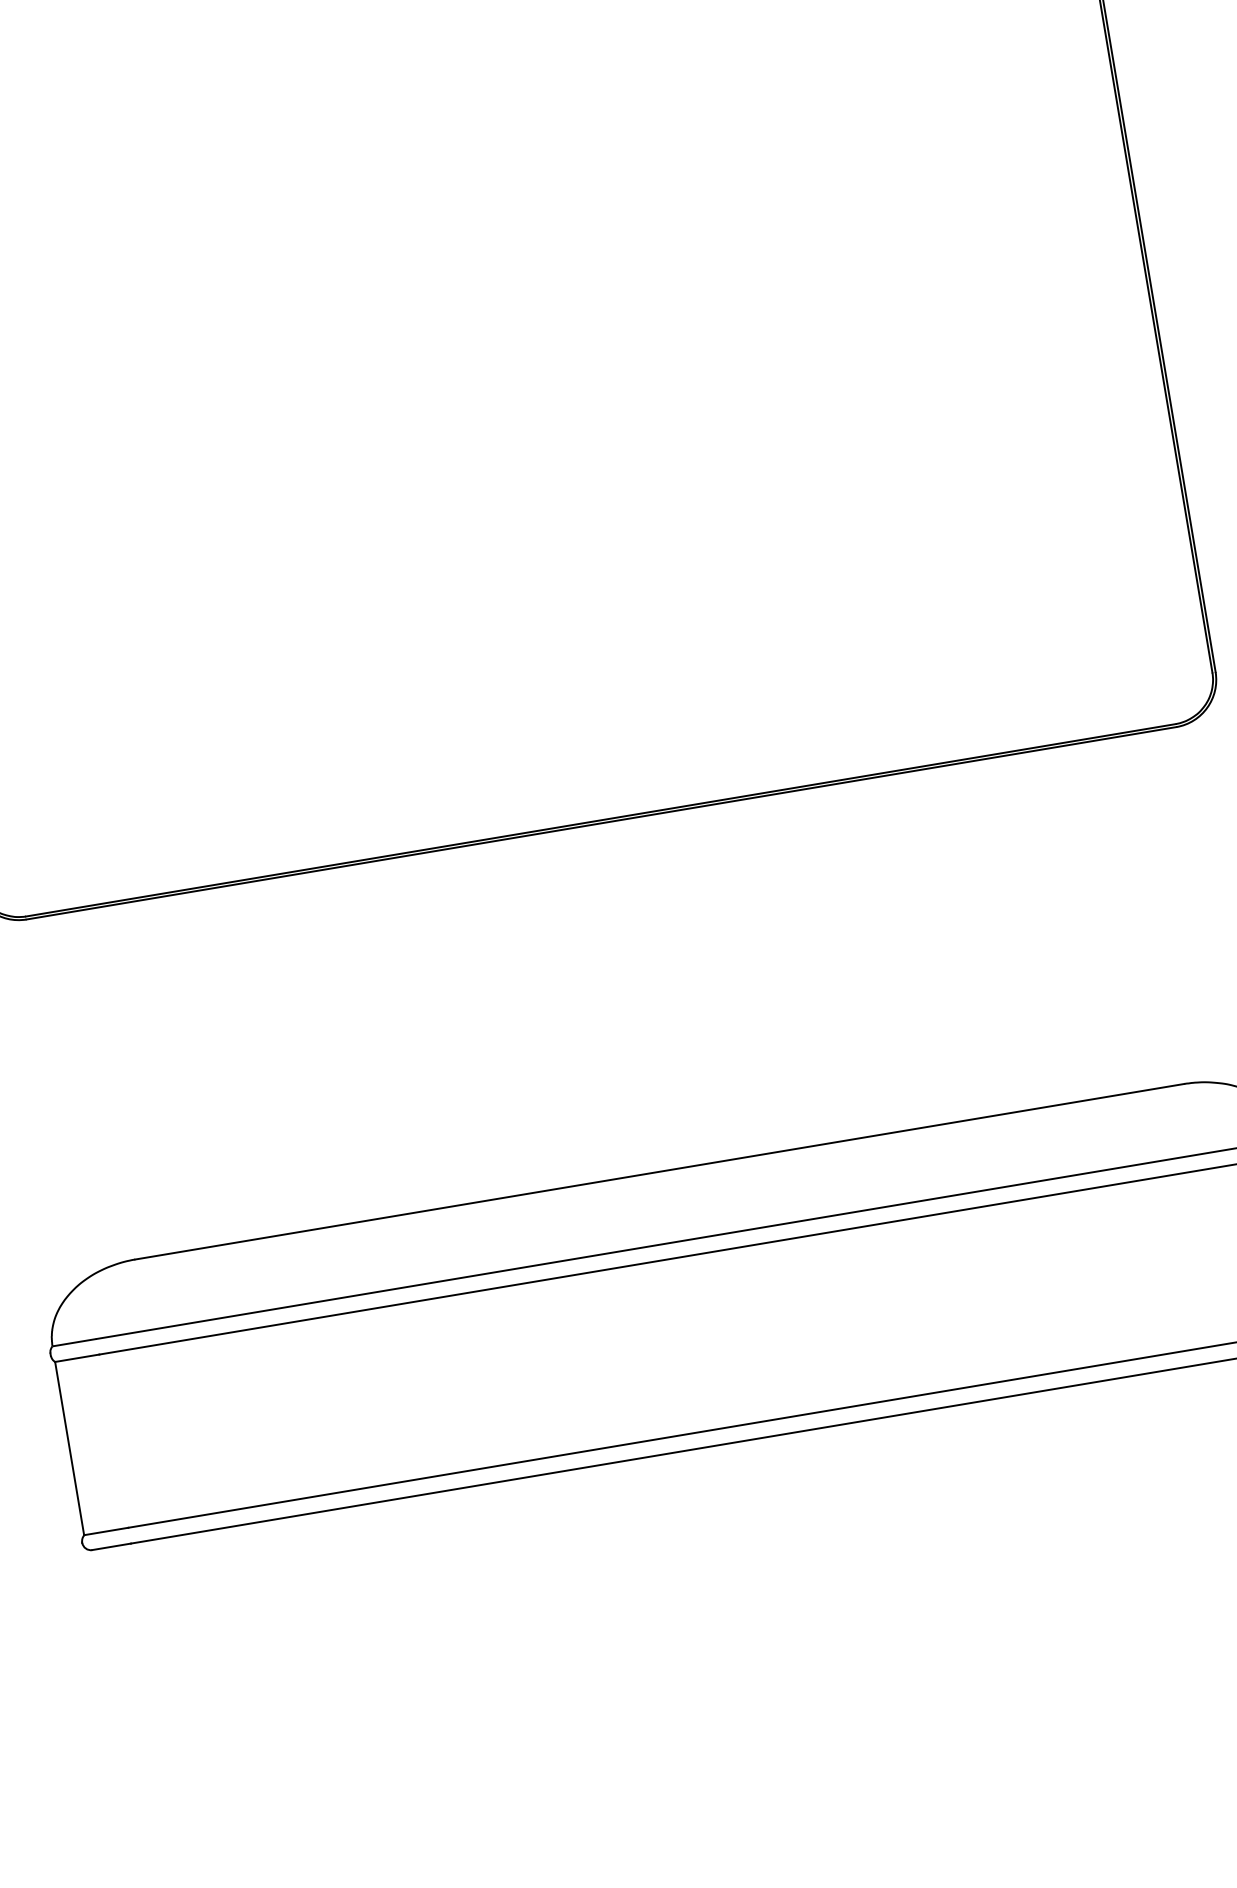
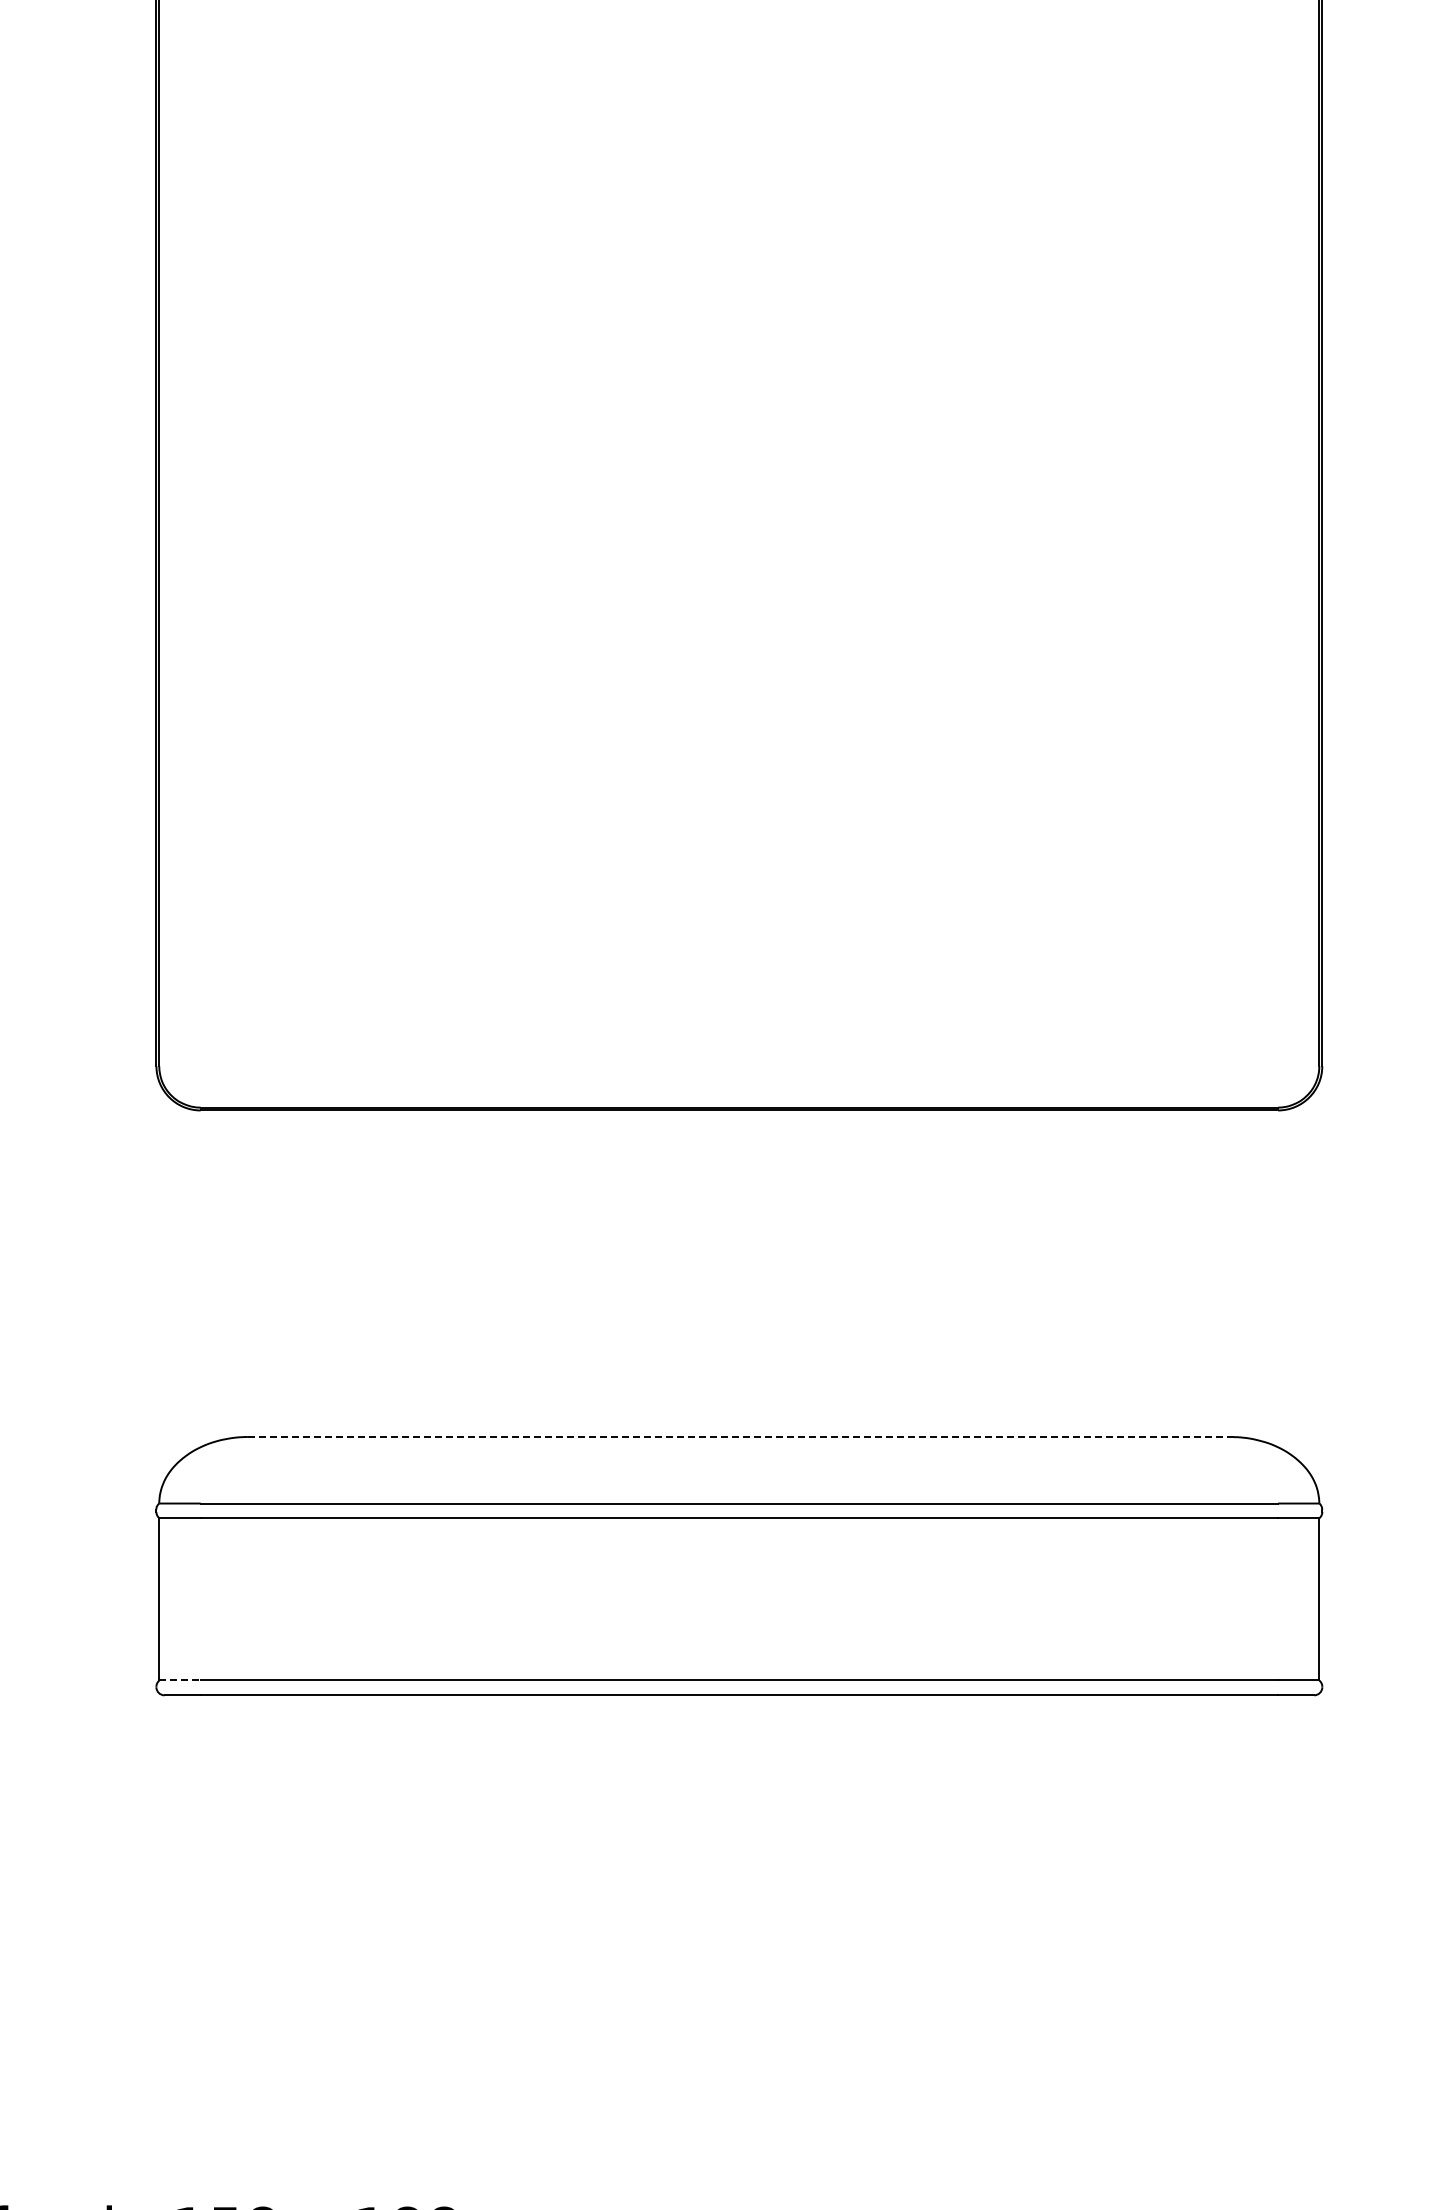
line: (659, 1171) -> (739, 1436), solid -> dashed
line: (105, 1531) -> (179, 1680), solid -> dashed

